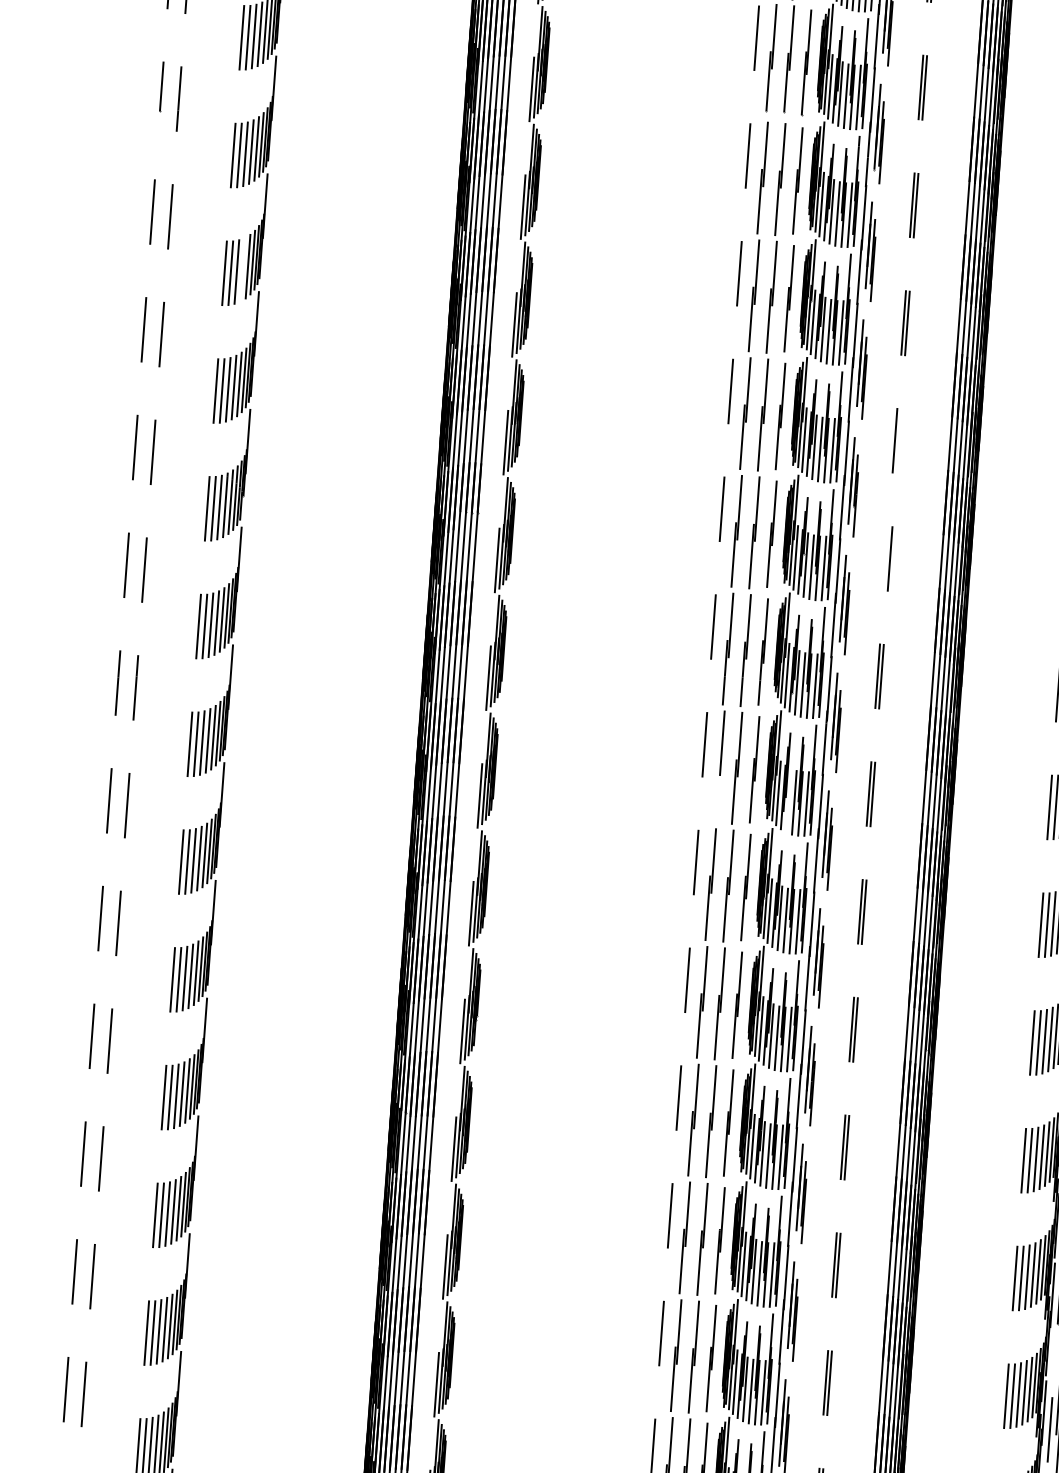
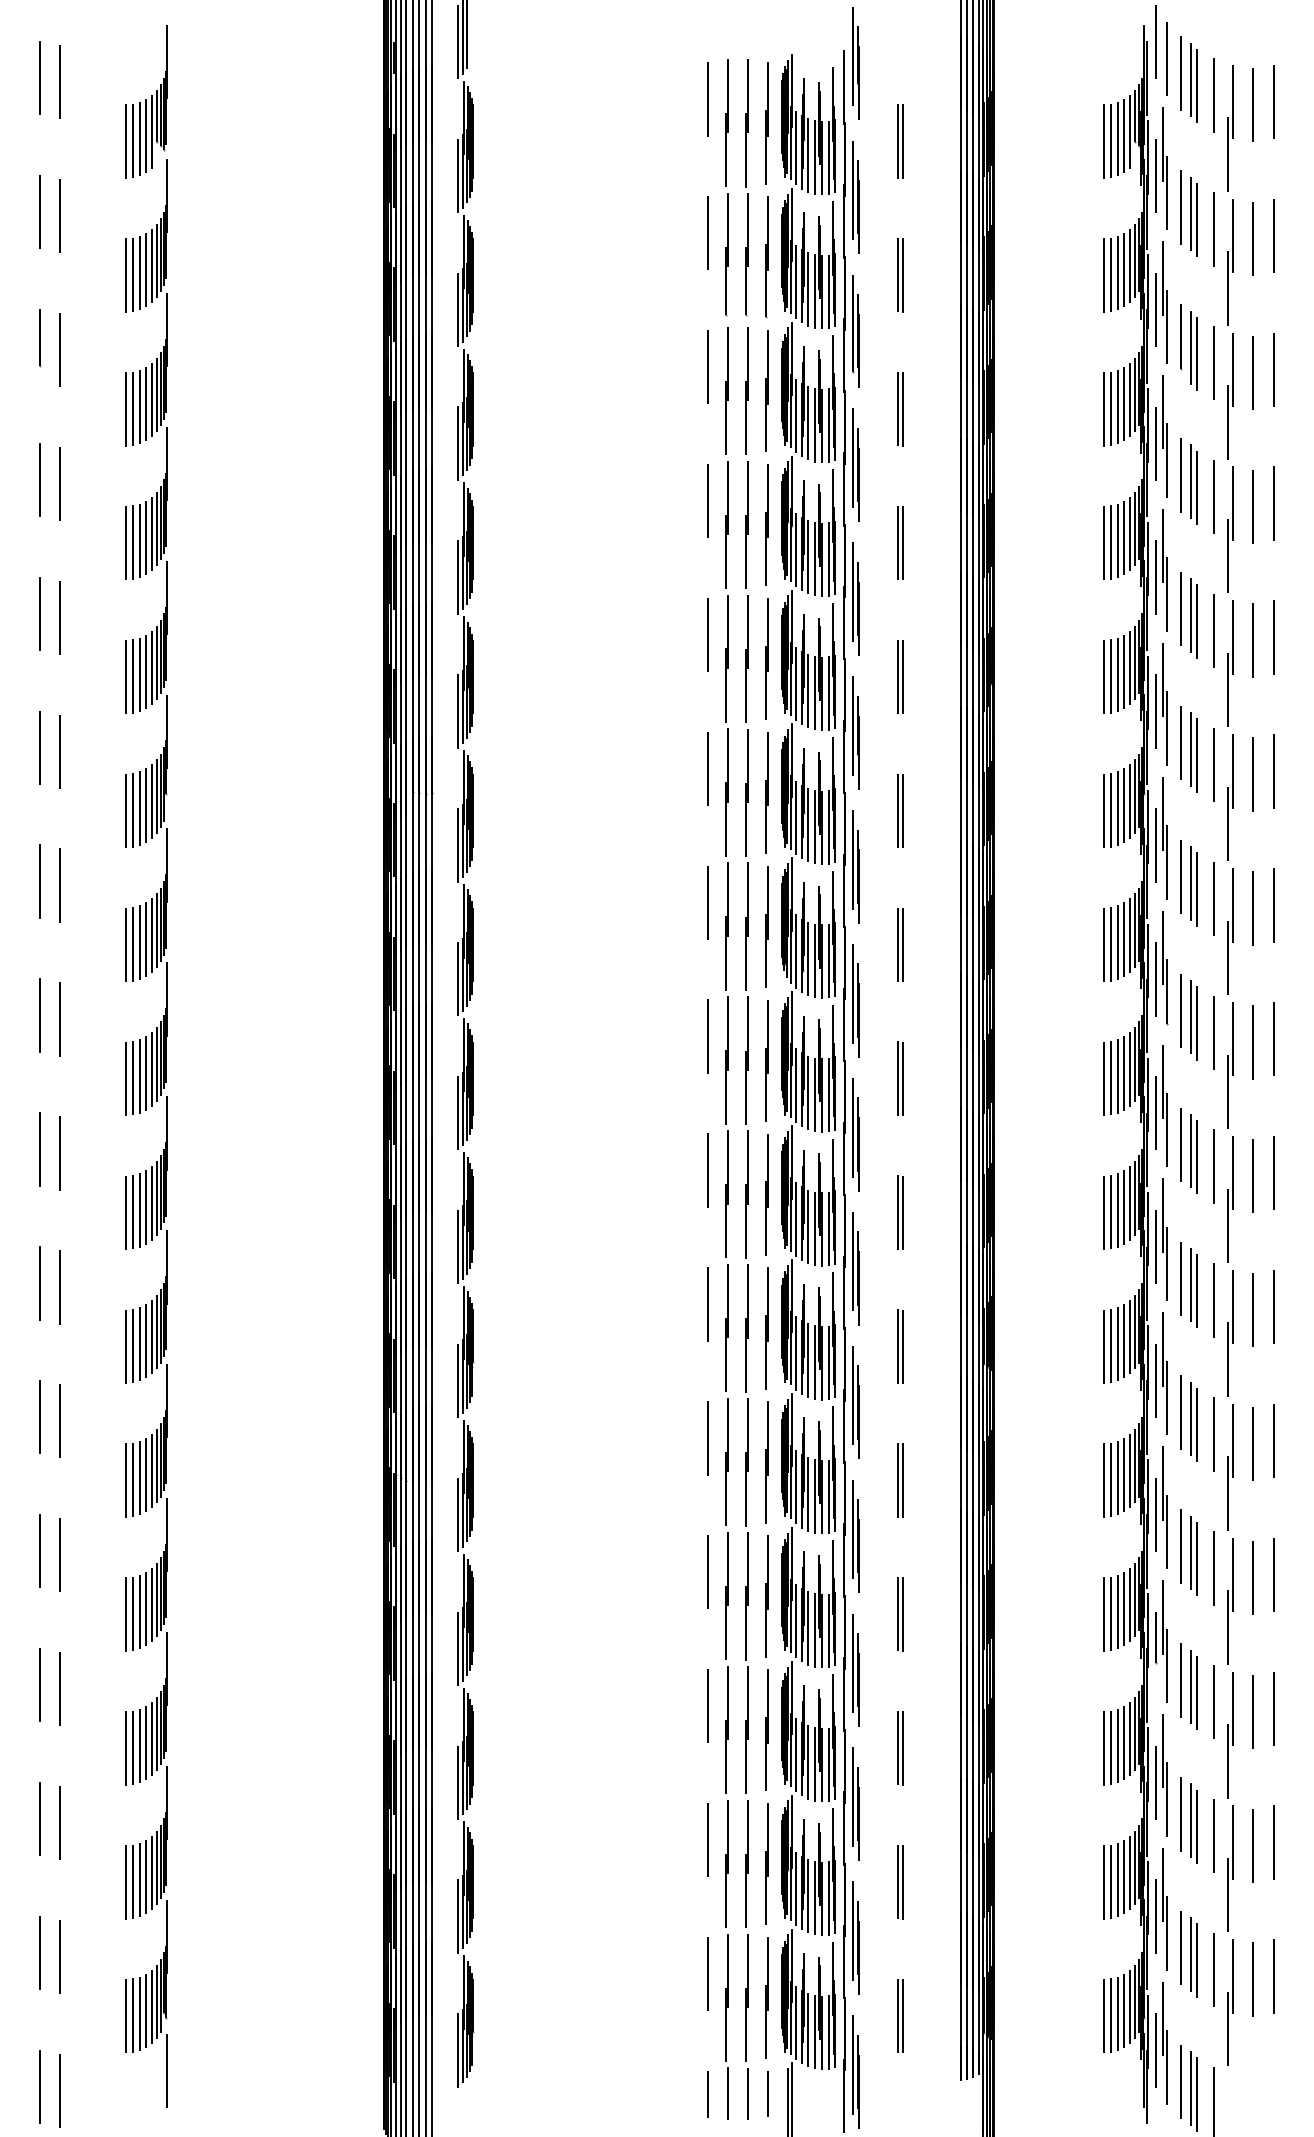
line: (242, 269) -> (146, 537), added
line: (898, 441) -> (902, 677), added
line: (886, 558) -> (898, 810), added
line: (716, 790) -> (725, 1087), added
line: (788, 800) -> (807, 1092), added

